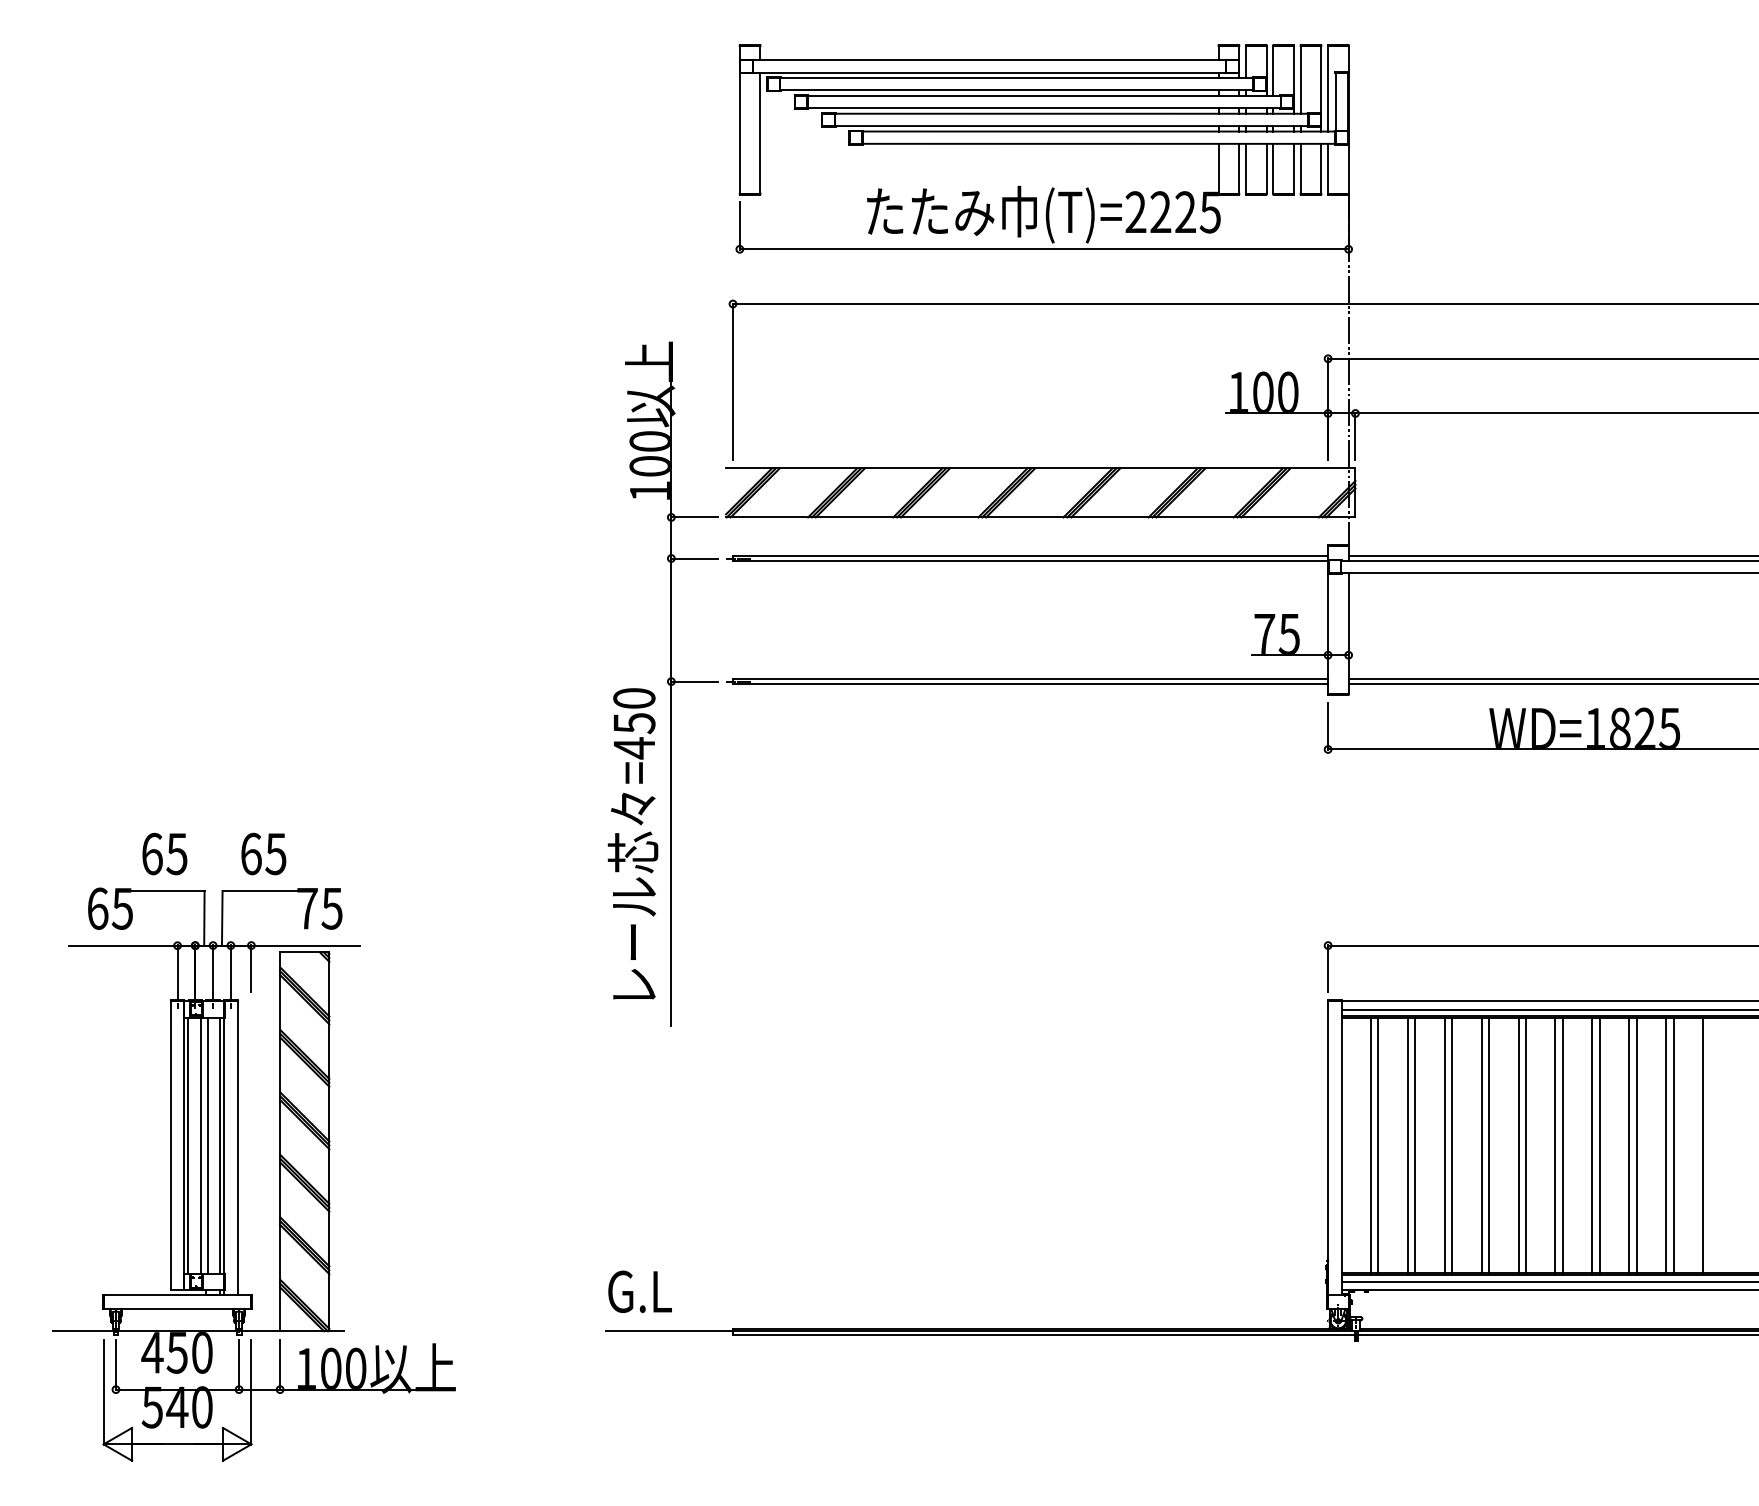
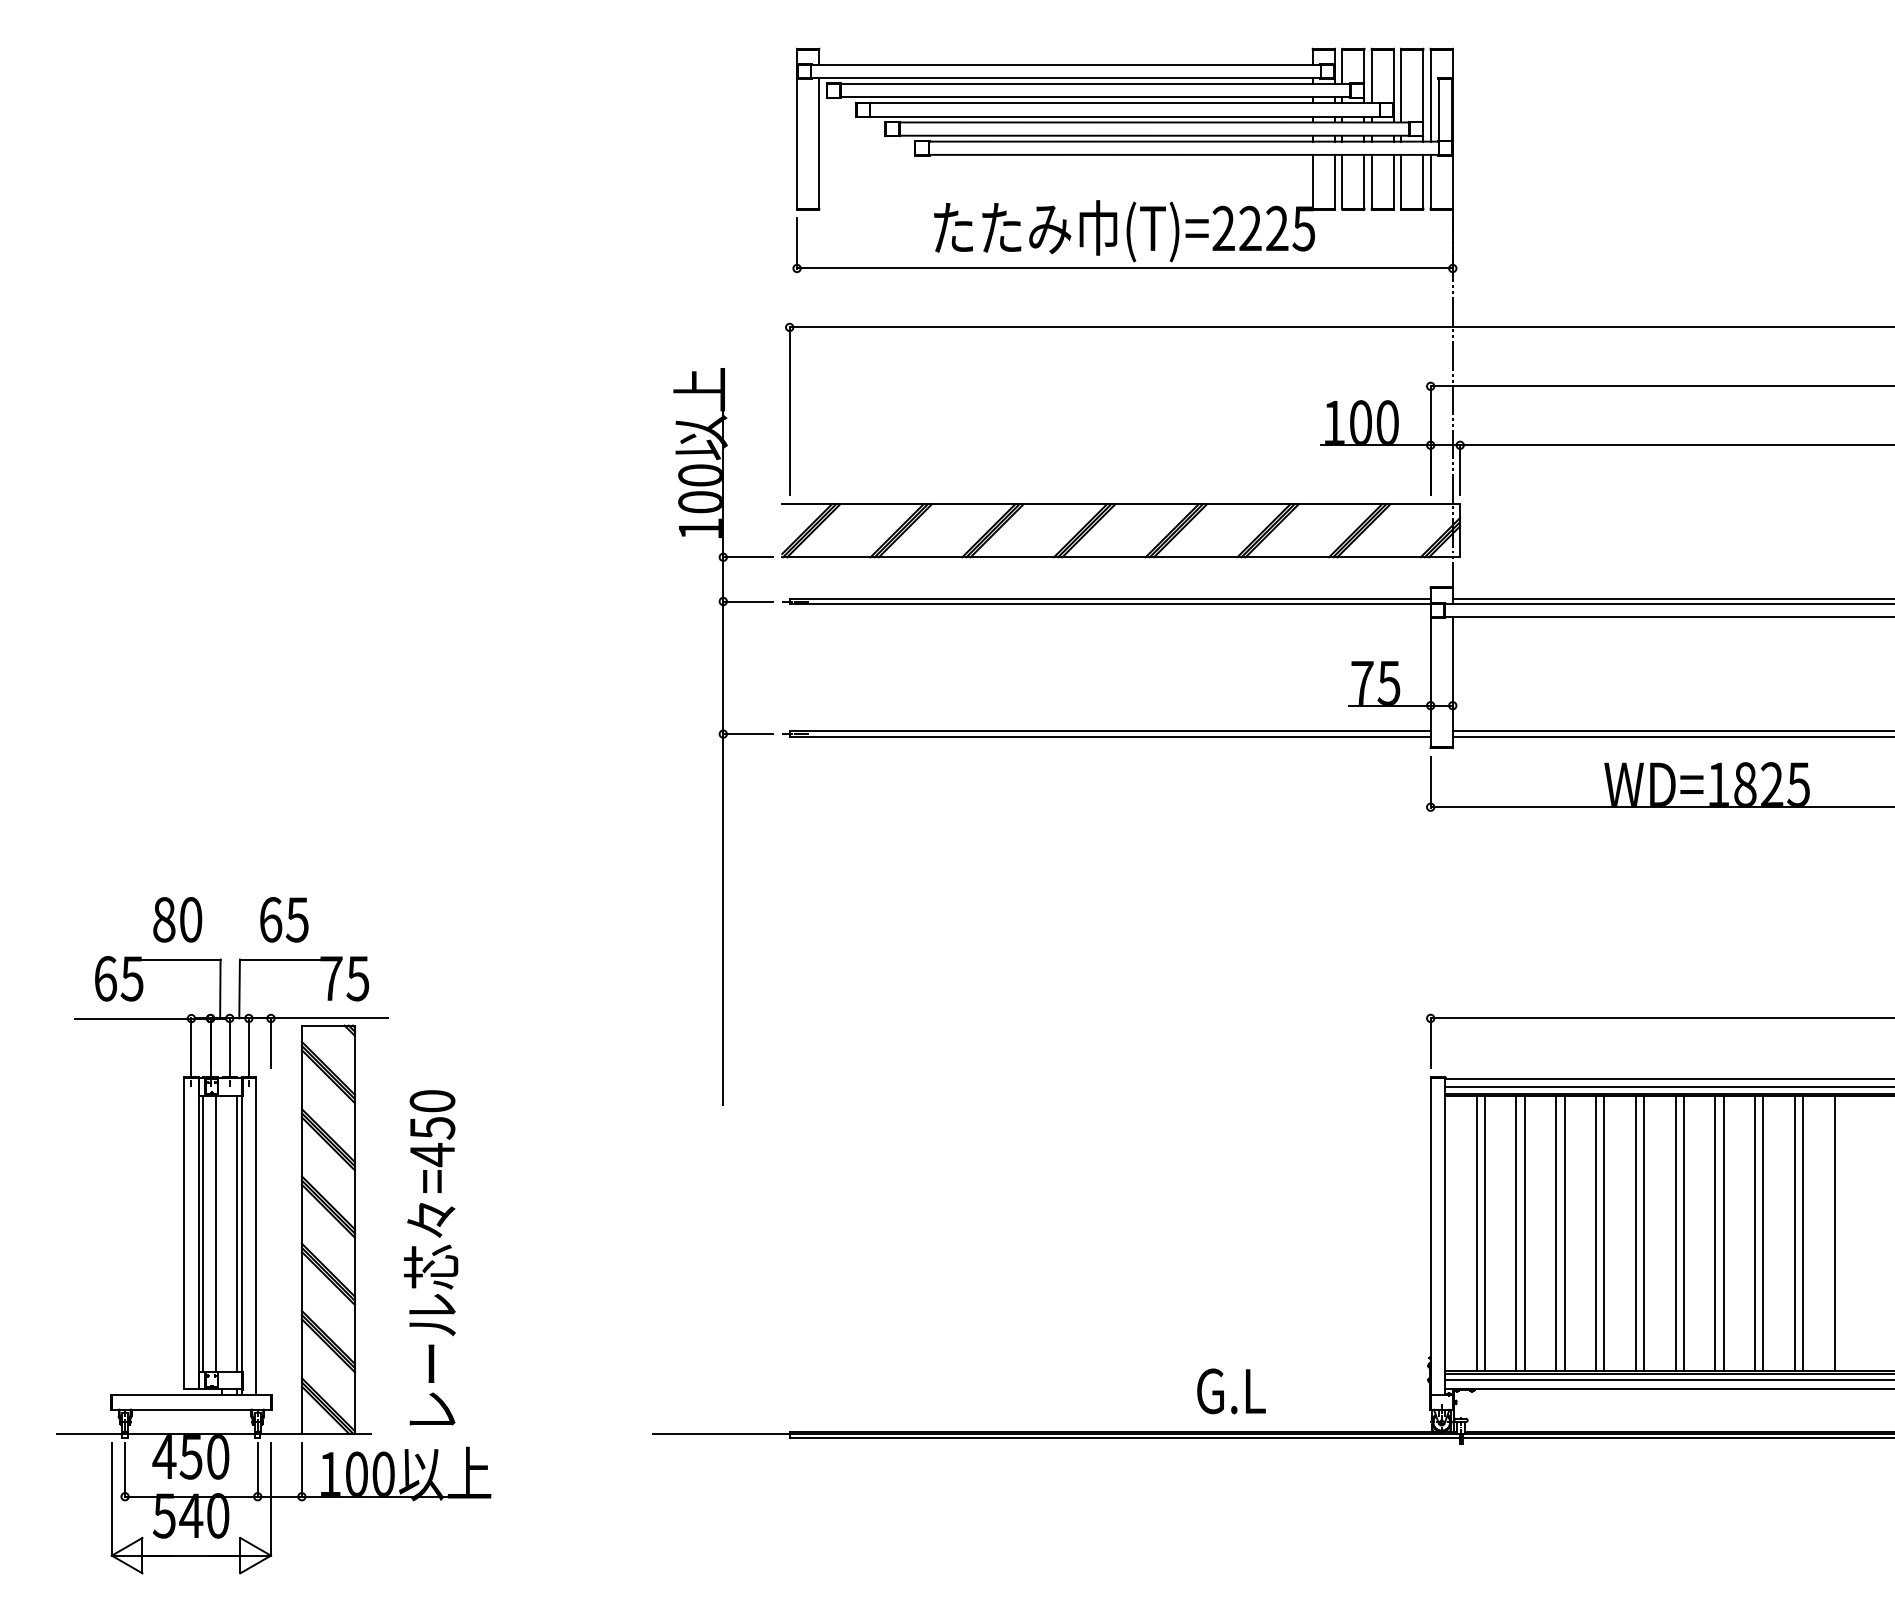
text: (632, 843) -> (430, 1257), moved
text: (164, 853) -> (177, 919), 65 -> 80
line: (208, 1145) -> (224, 1233), removed
text: (639, 1291) -> (1230, 1391), moved

